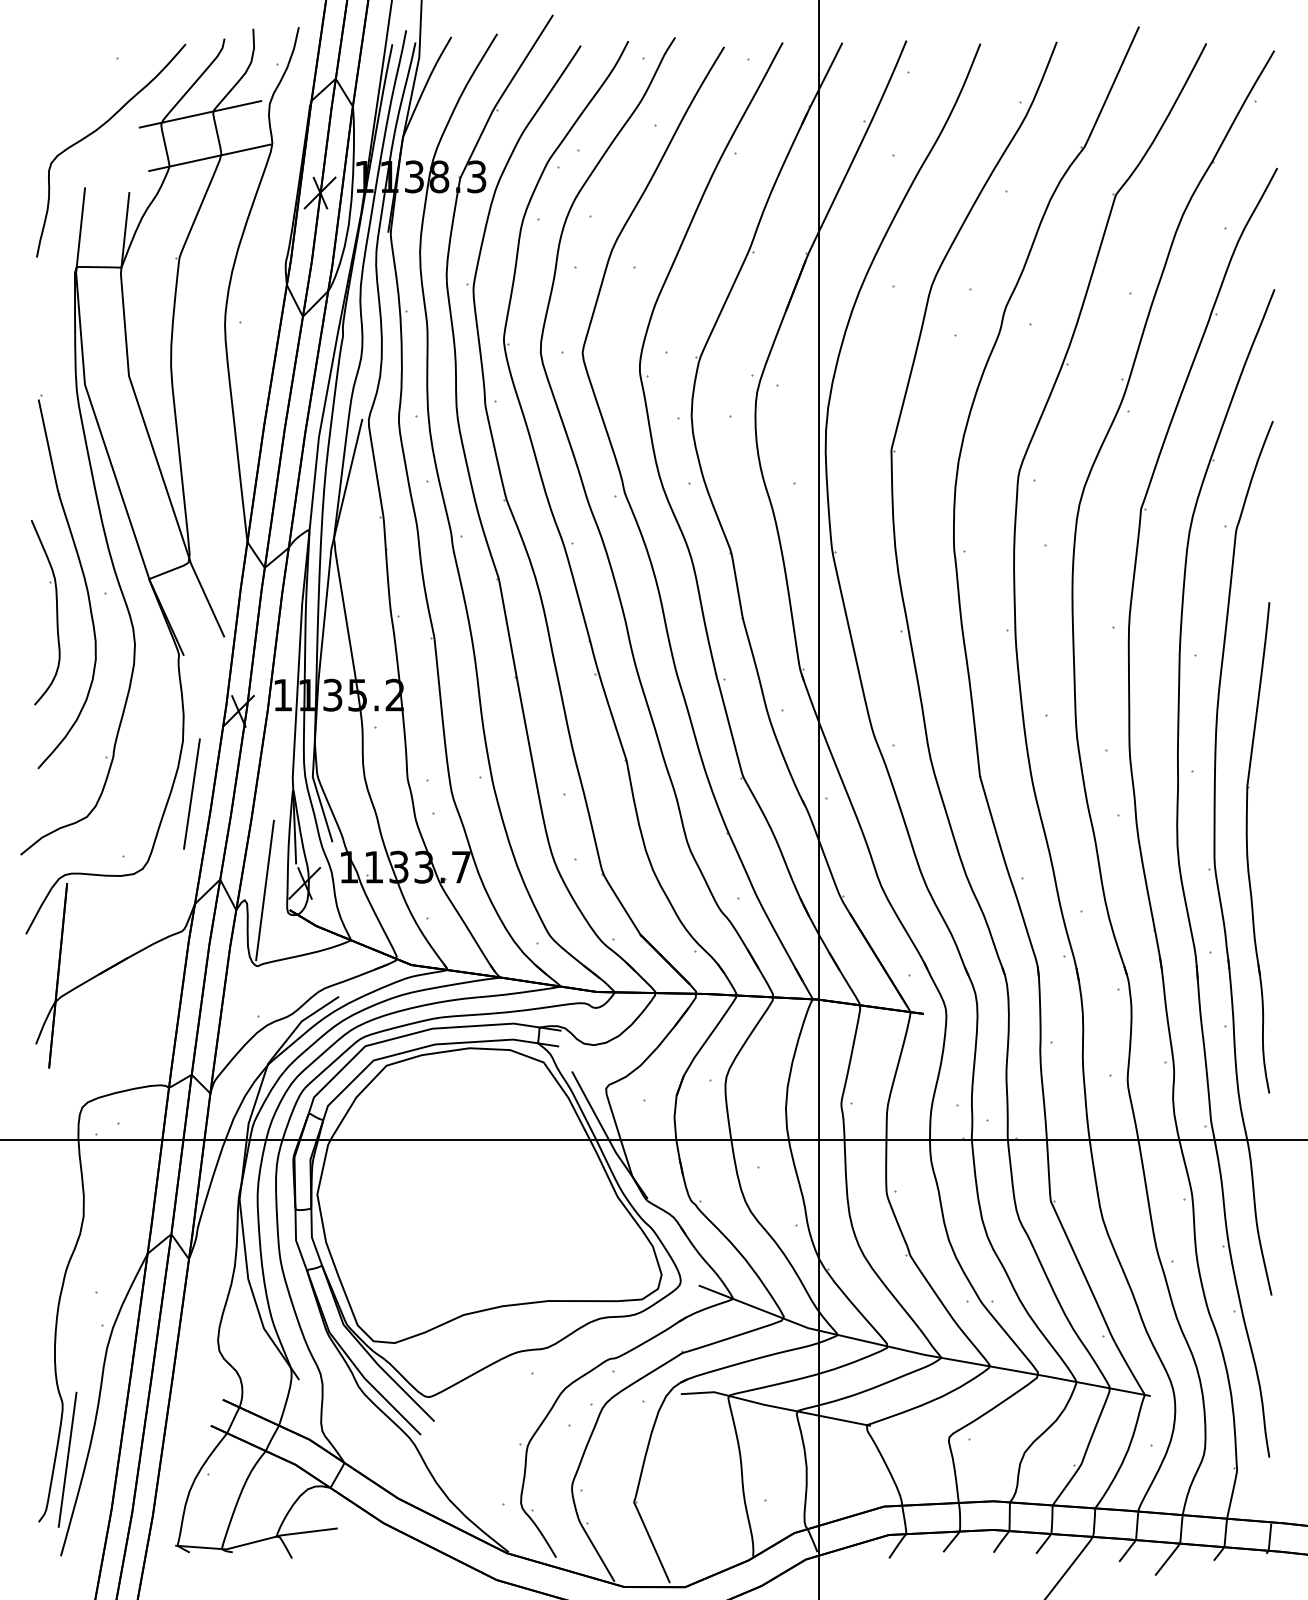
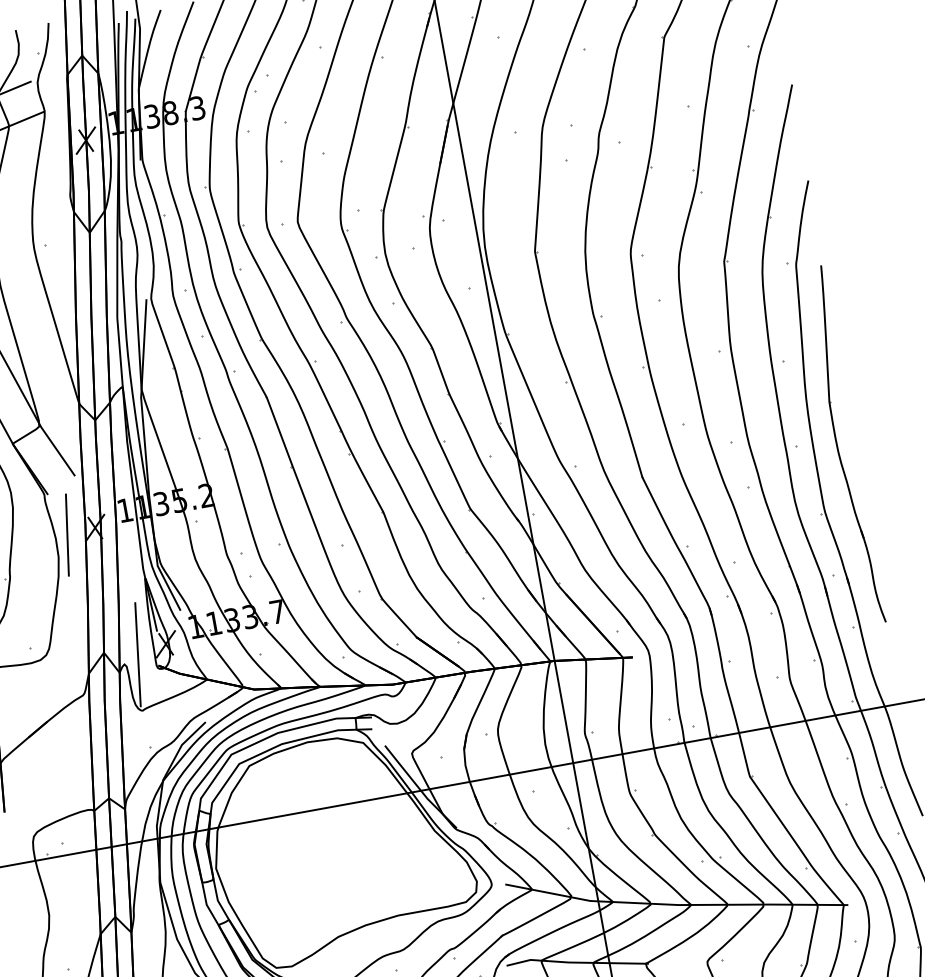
line: (191, 793) -> (67, 534), moved
part: (1247, 847) -> (837, 446), moved

